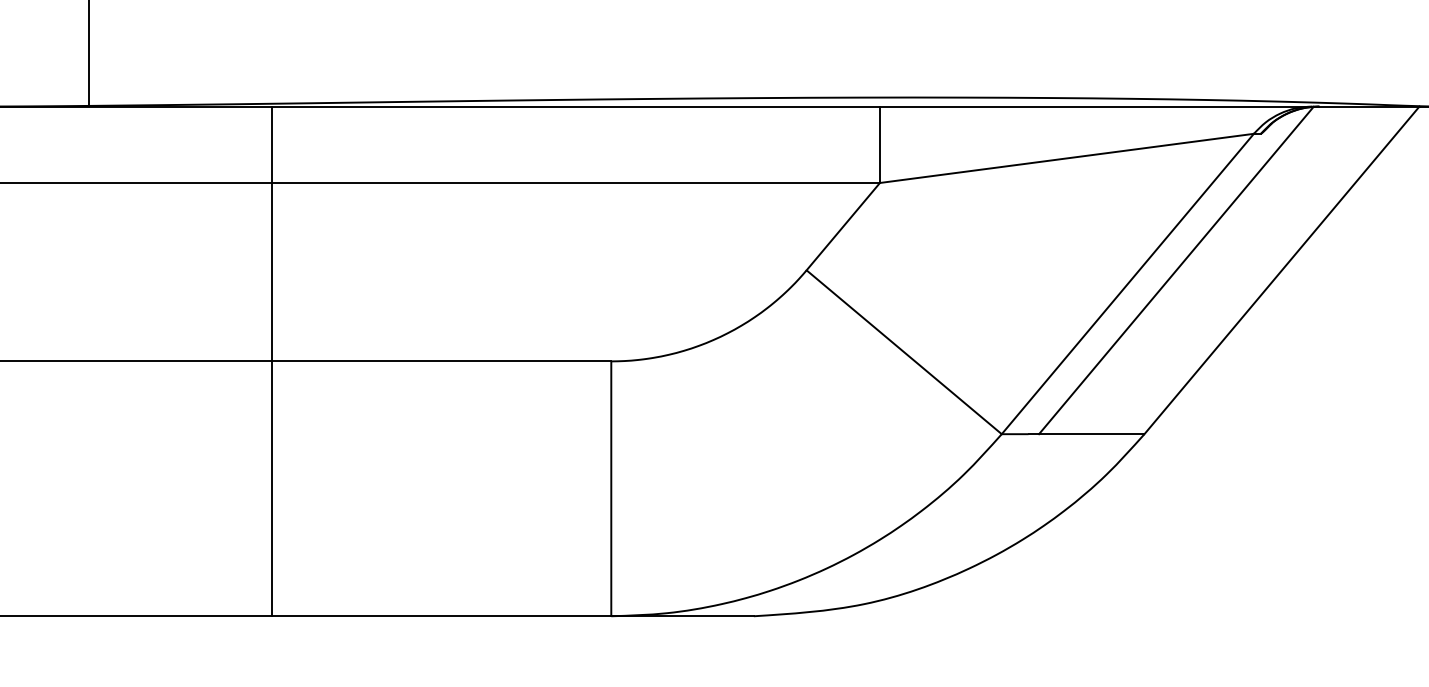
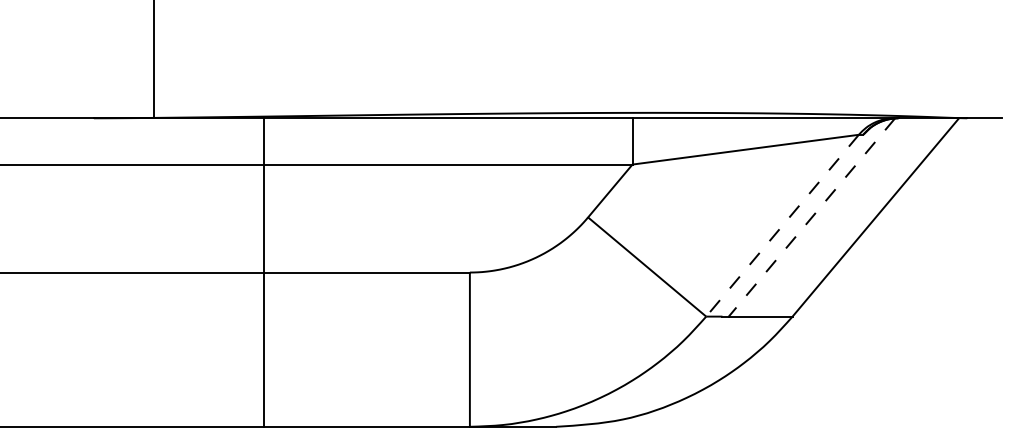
line: (1175, 270) -> (811, 217), solid -> dashed
line: (1127, 283) -> (782, 225), solid -> dashed

